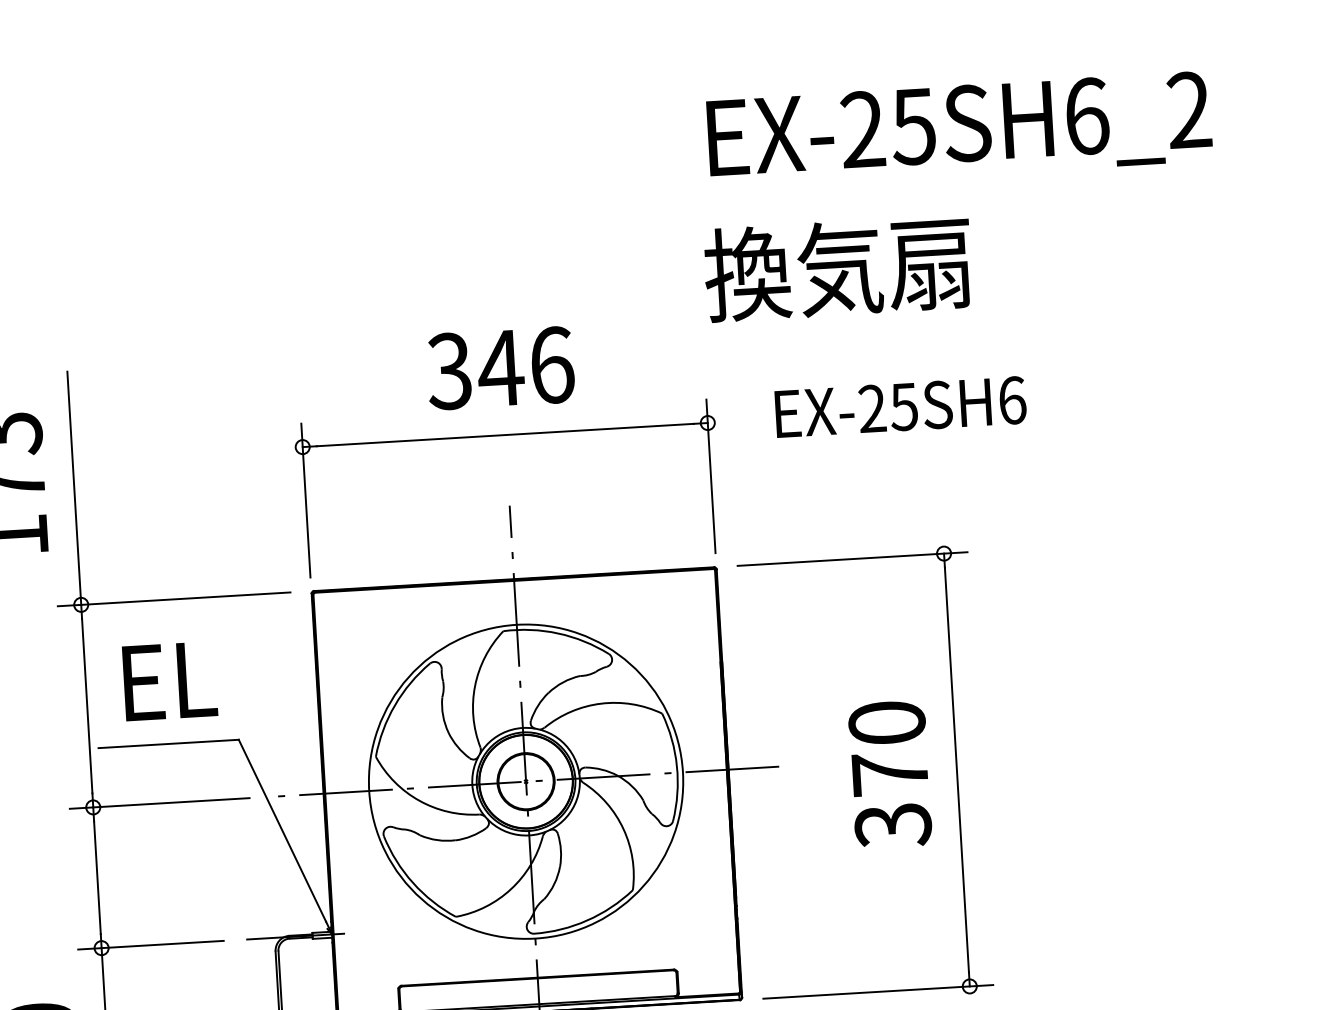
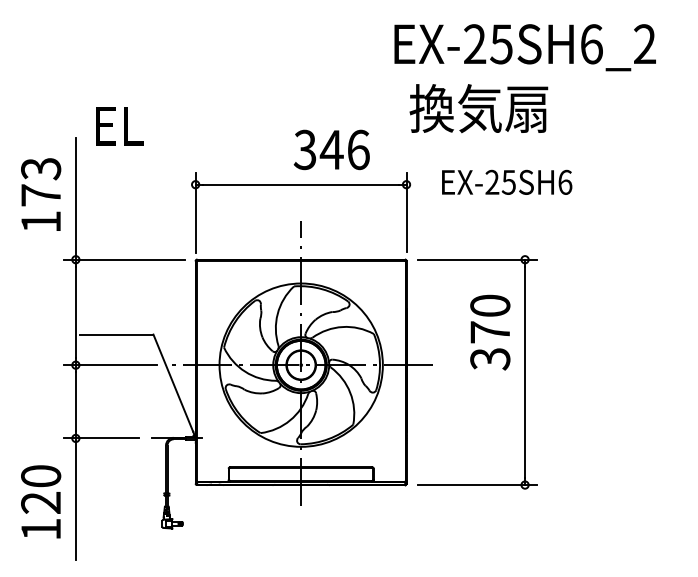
text: (958, 130) -> (524, 47), moved
text: (500, 367) -> (331, 149), moved
text: (169, 682) -> (119, 126), moved
text: (890, 774) -> (490, 332), moved

